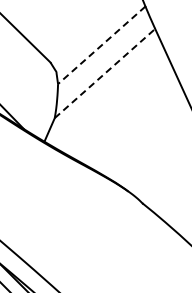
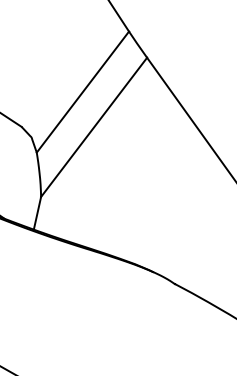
line: (101, 45) -> (82, 92), dashed -> solid
line: (105, 73) -> (94, 127), dashed -> solid

